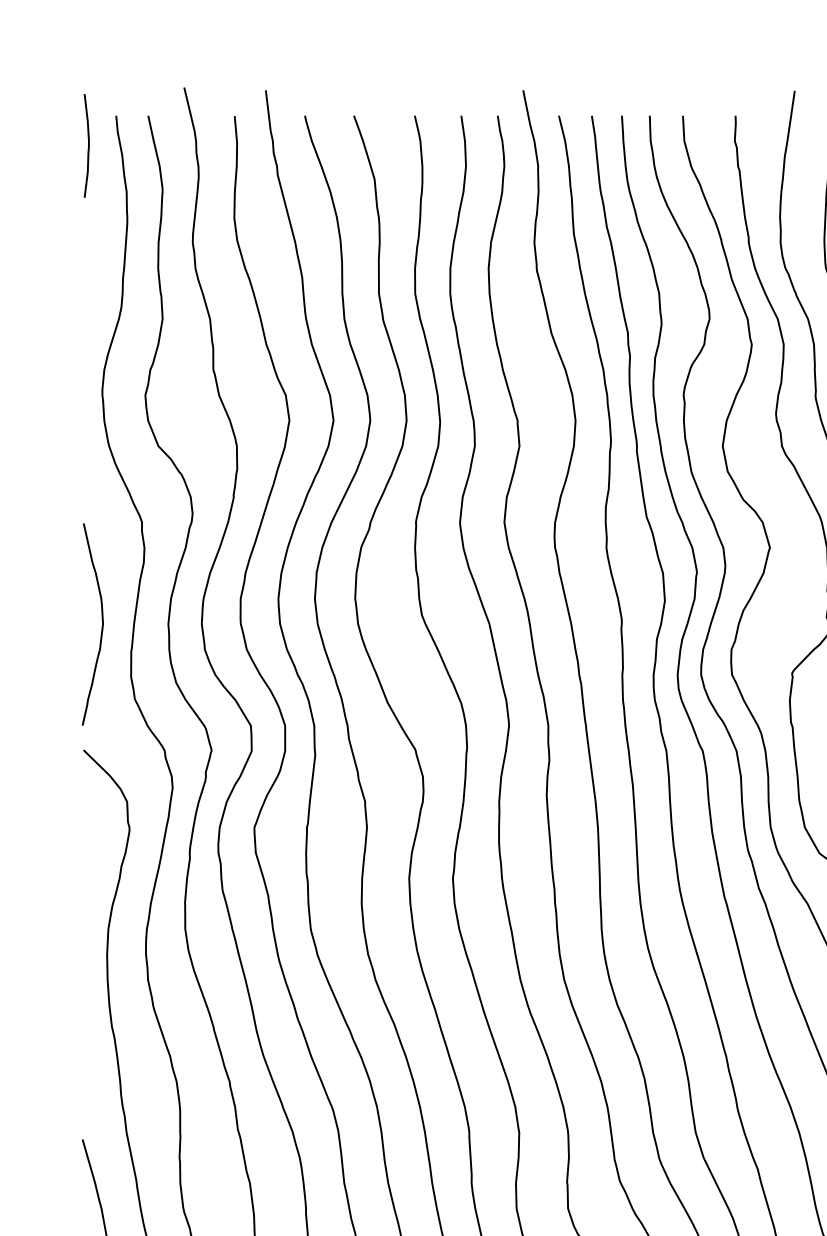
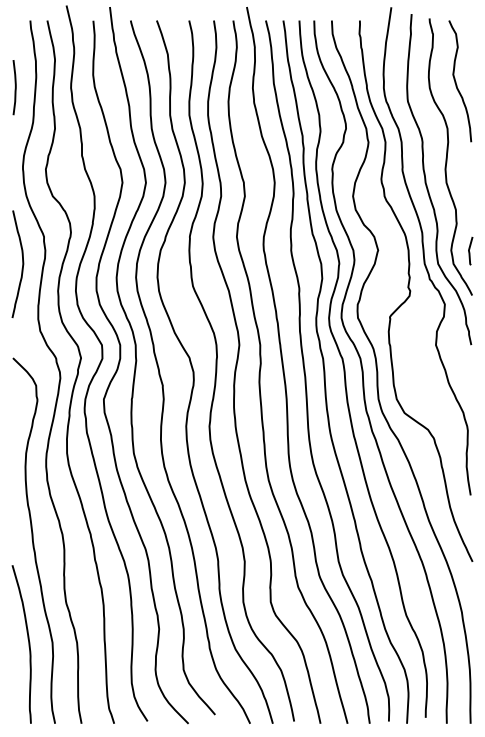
curve: (86, 145) -> (14, 87), moved
curve: (101, 623) -> (22, 263), moved

